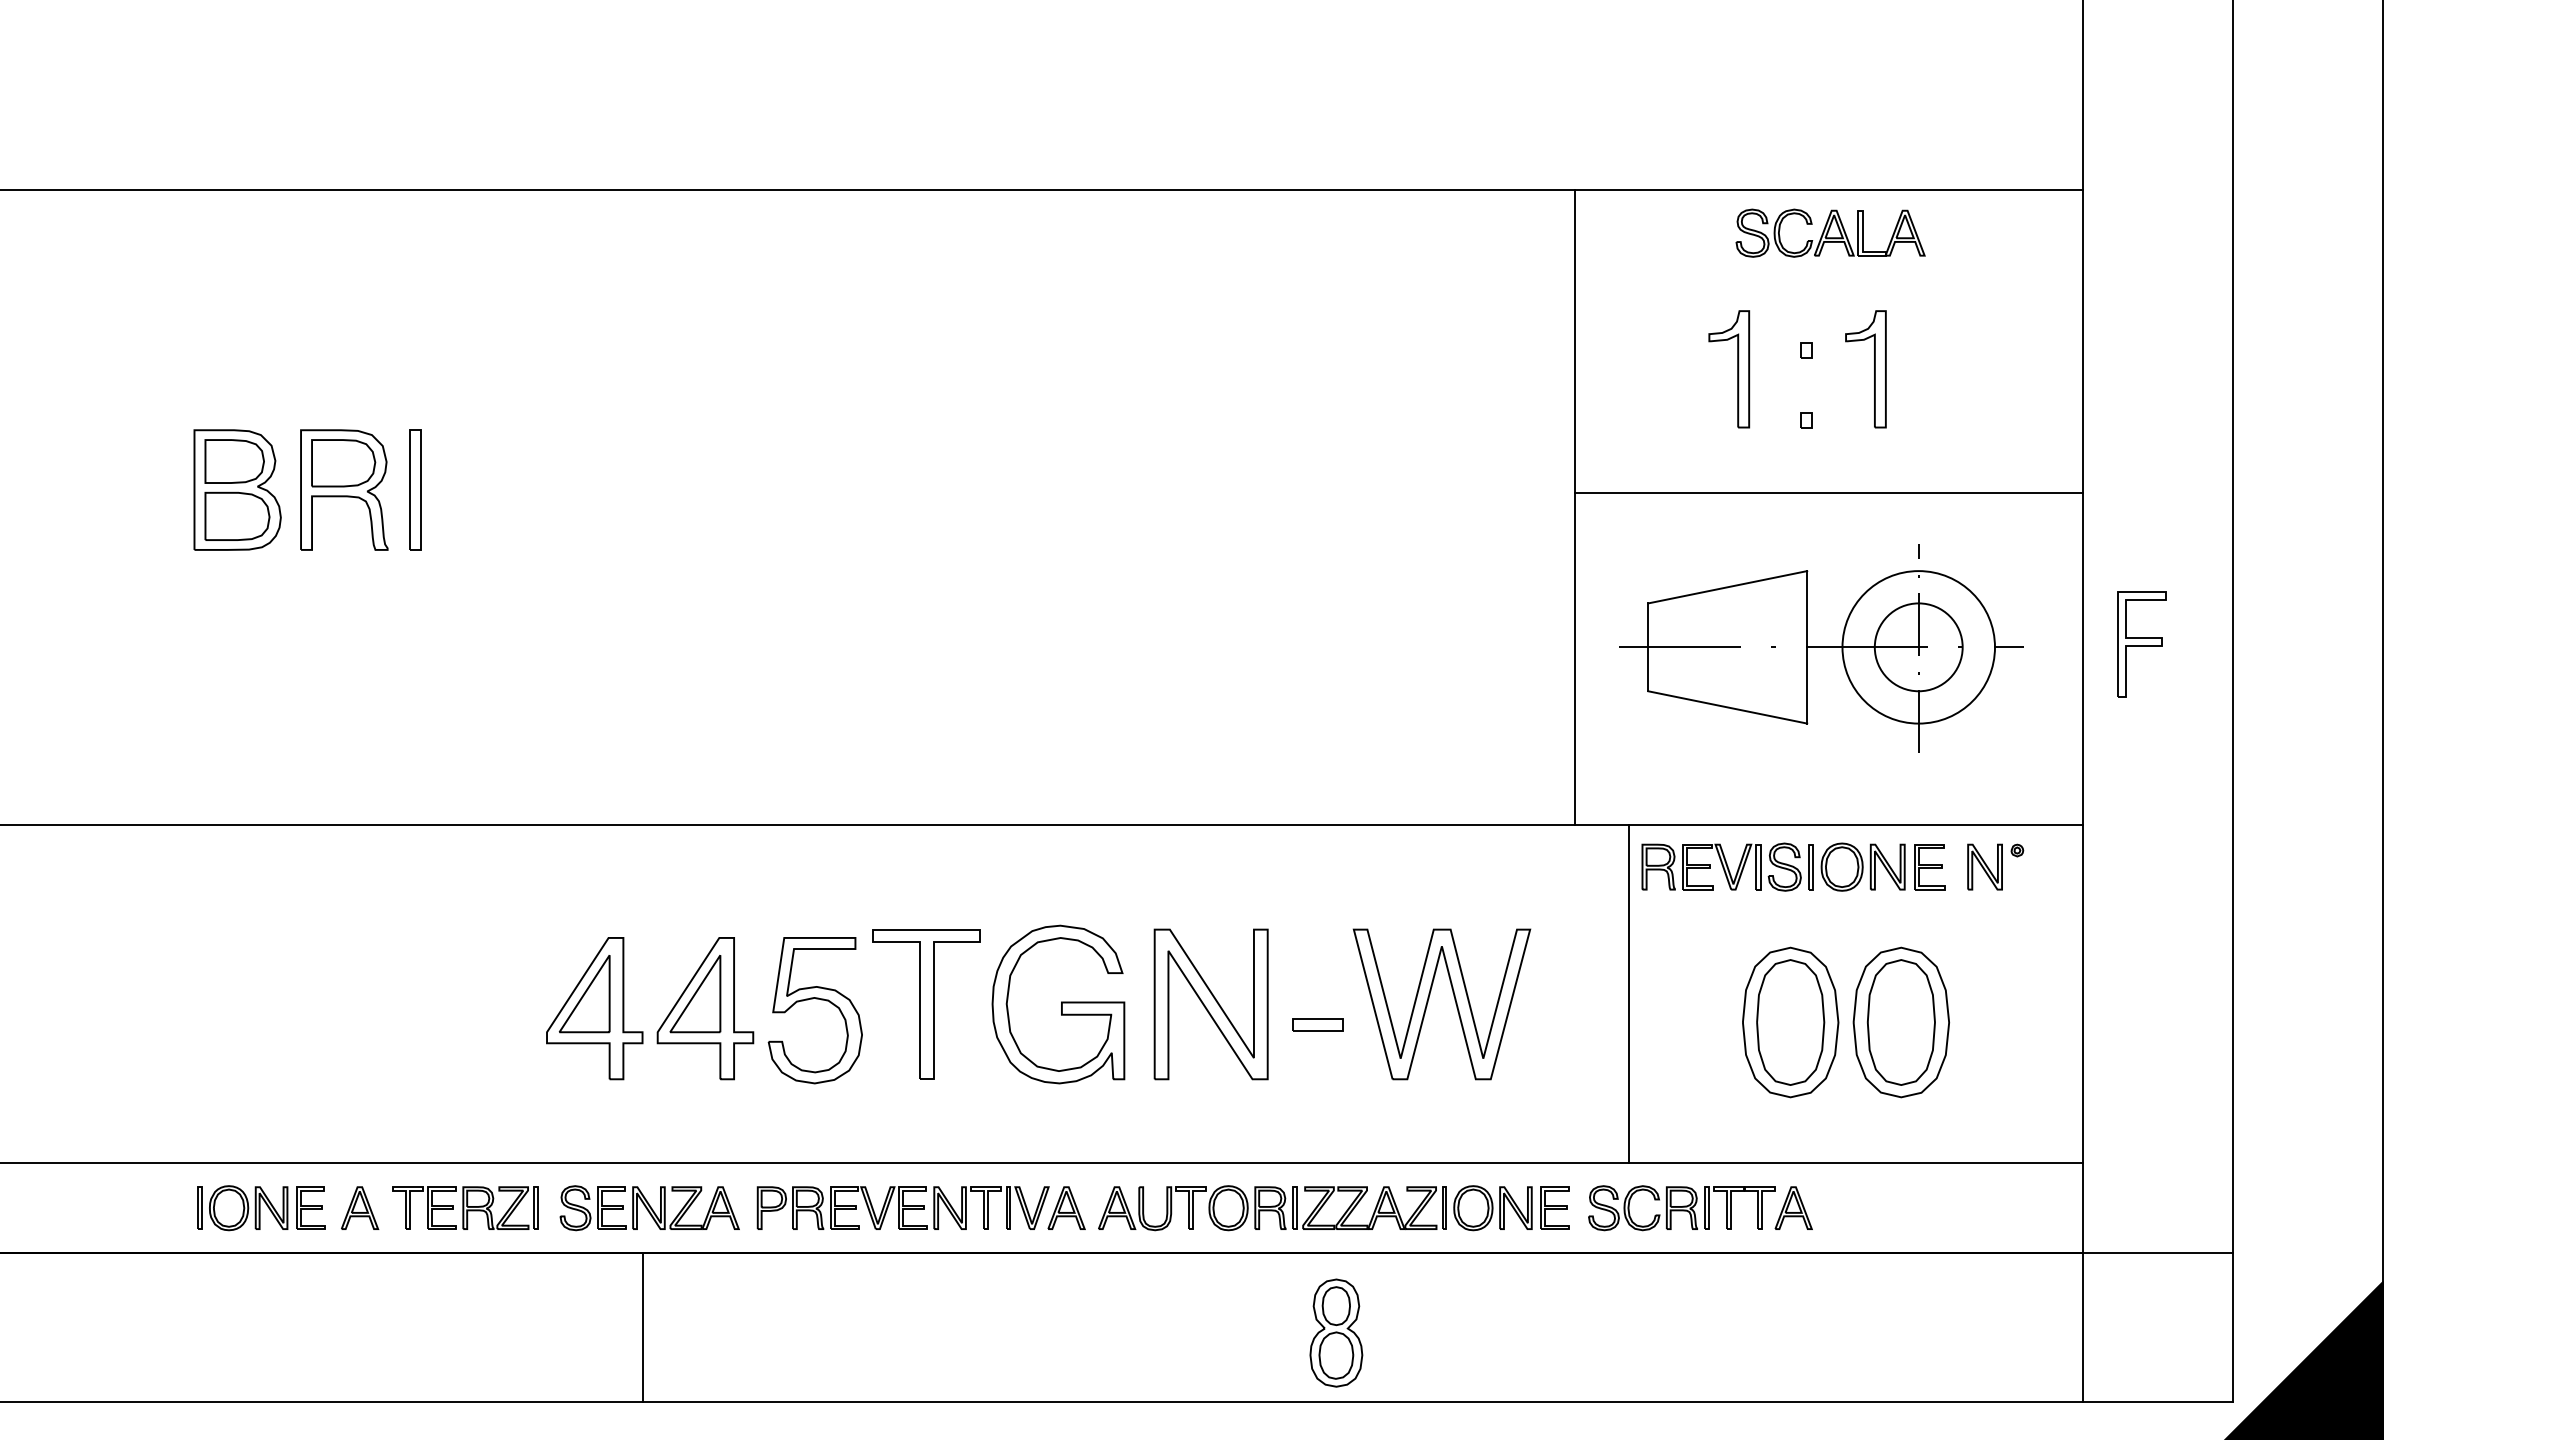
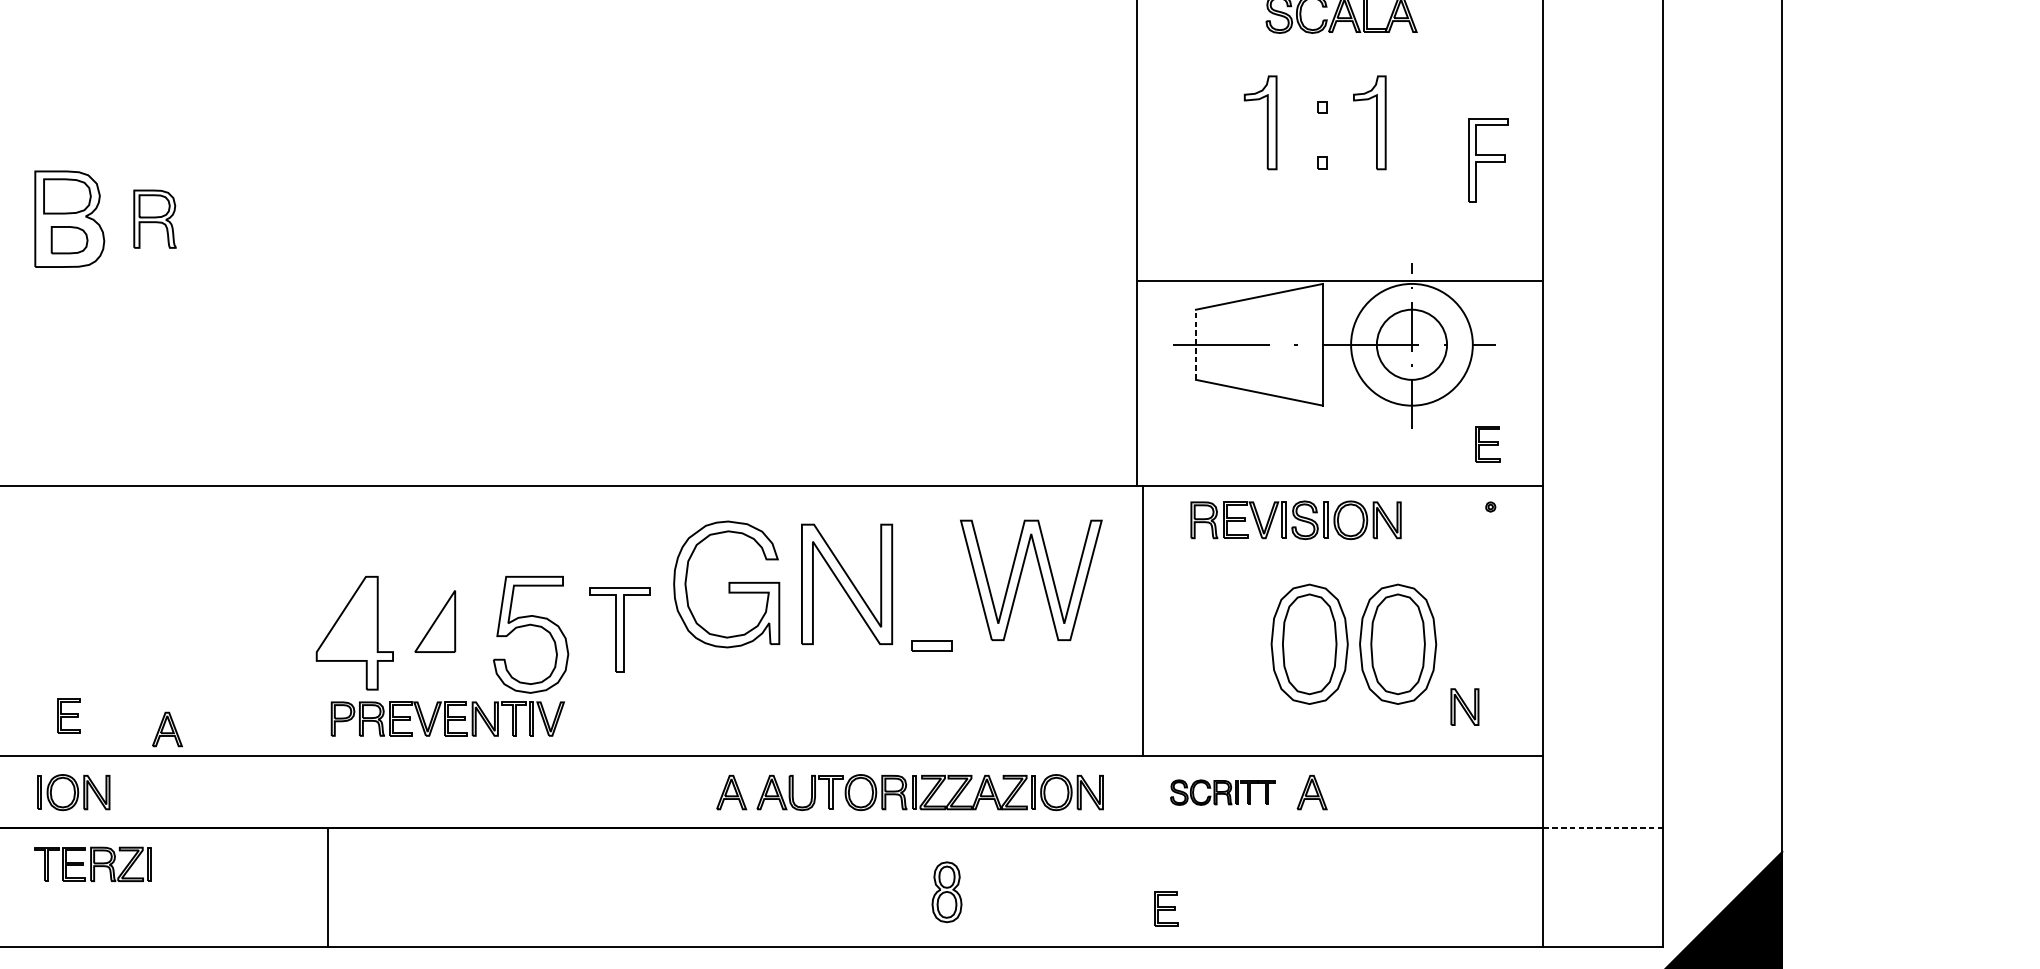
part: (344, 489) -> (155, 218), size x0.6
part: (415, 489) -> (211, 218), removed
line: (1828, 492) -> (1339, 280), moved
part: (237, 515) -> (69, 239), size x0.7
part: (2141, 644) -> (1488, 160), moved
line: (1648, 647) -> (1196, 344), solid -> dashed
part: (1984, 866) -> (1464, 706), moved
part: (1929, 867) -> (1487, 444), moved
line: (1628, 993) -> (1142, 621), moved
part: (584, 994) -> (346, 621), removed
part: (1428, 1002) -> (1020, 578), moved
part: (926, 1004) -> (619, 629), size x0.7
part: (1058, 1004) -> (726, 584), moved
part: (1210, 1004) -> (846, 584), moved
part: (705, 1008) -> (443, 633), removed
part: (310, 1207) -> (68, 715), moved
part: (360, 1207) -> (167, 728), moved
part: (465, 1207) -> (92, 863), moved
part: (902, 1207) -> (447, 718), moved
part: (1554, 1207) -> (1165, 908), moved
part: (649, 1208) -> (398, 792), removed
part: (1681, 1208) -> (1222, 792), size x0.7
line: (2158, 1252) -> (1603, 827), solid -> dashed
line: (643, 1327) -> (328, 887), moved
part: (1336, 1332) -> (947, 891), size x0.7

